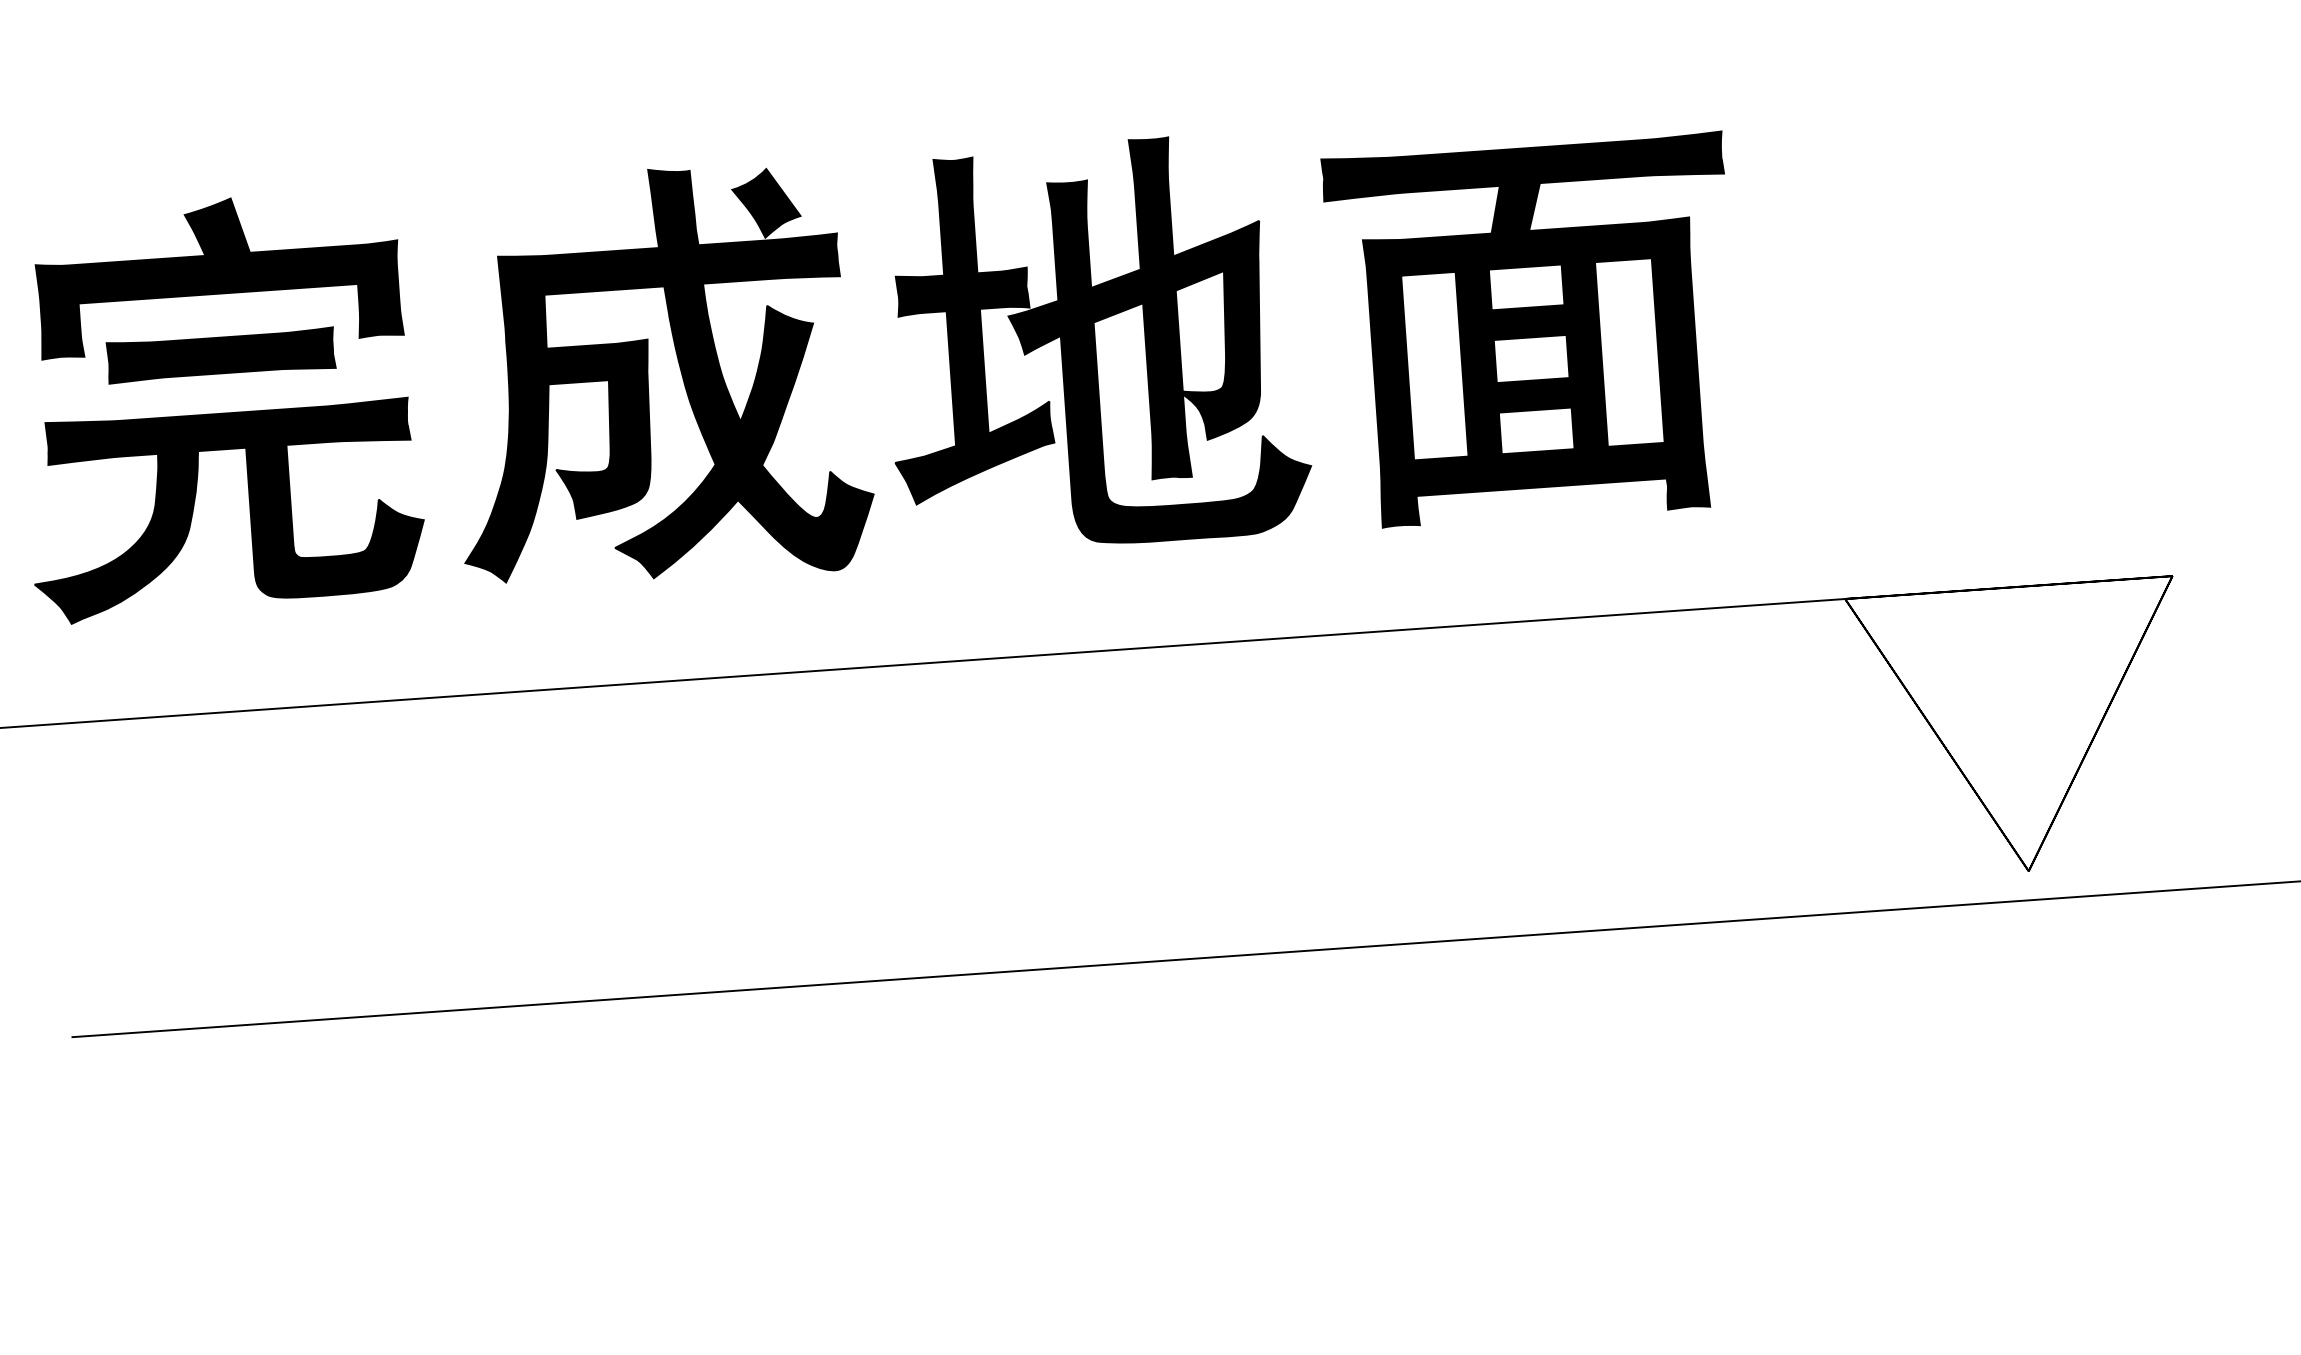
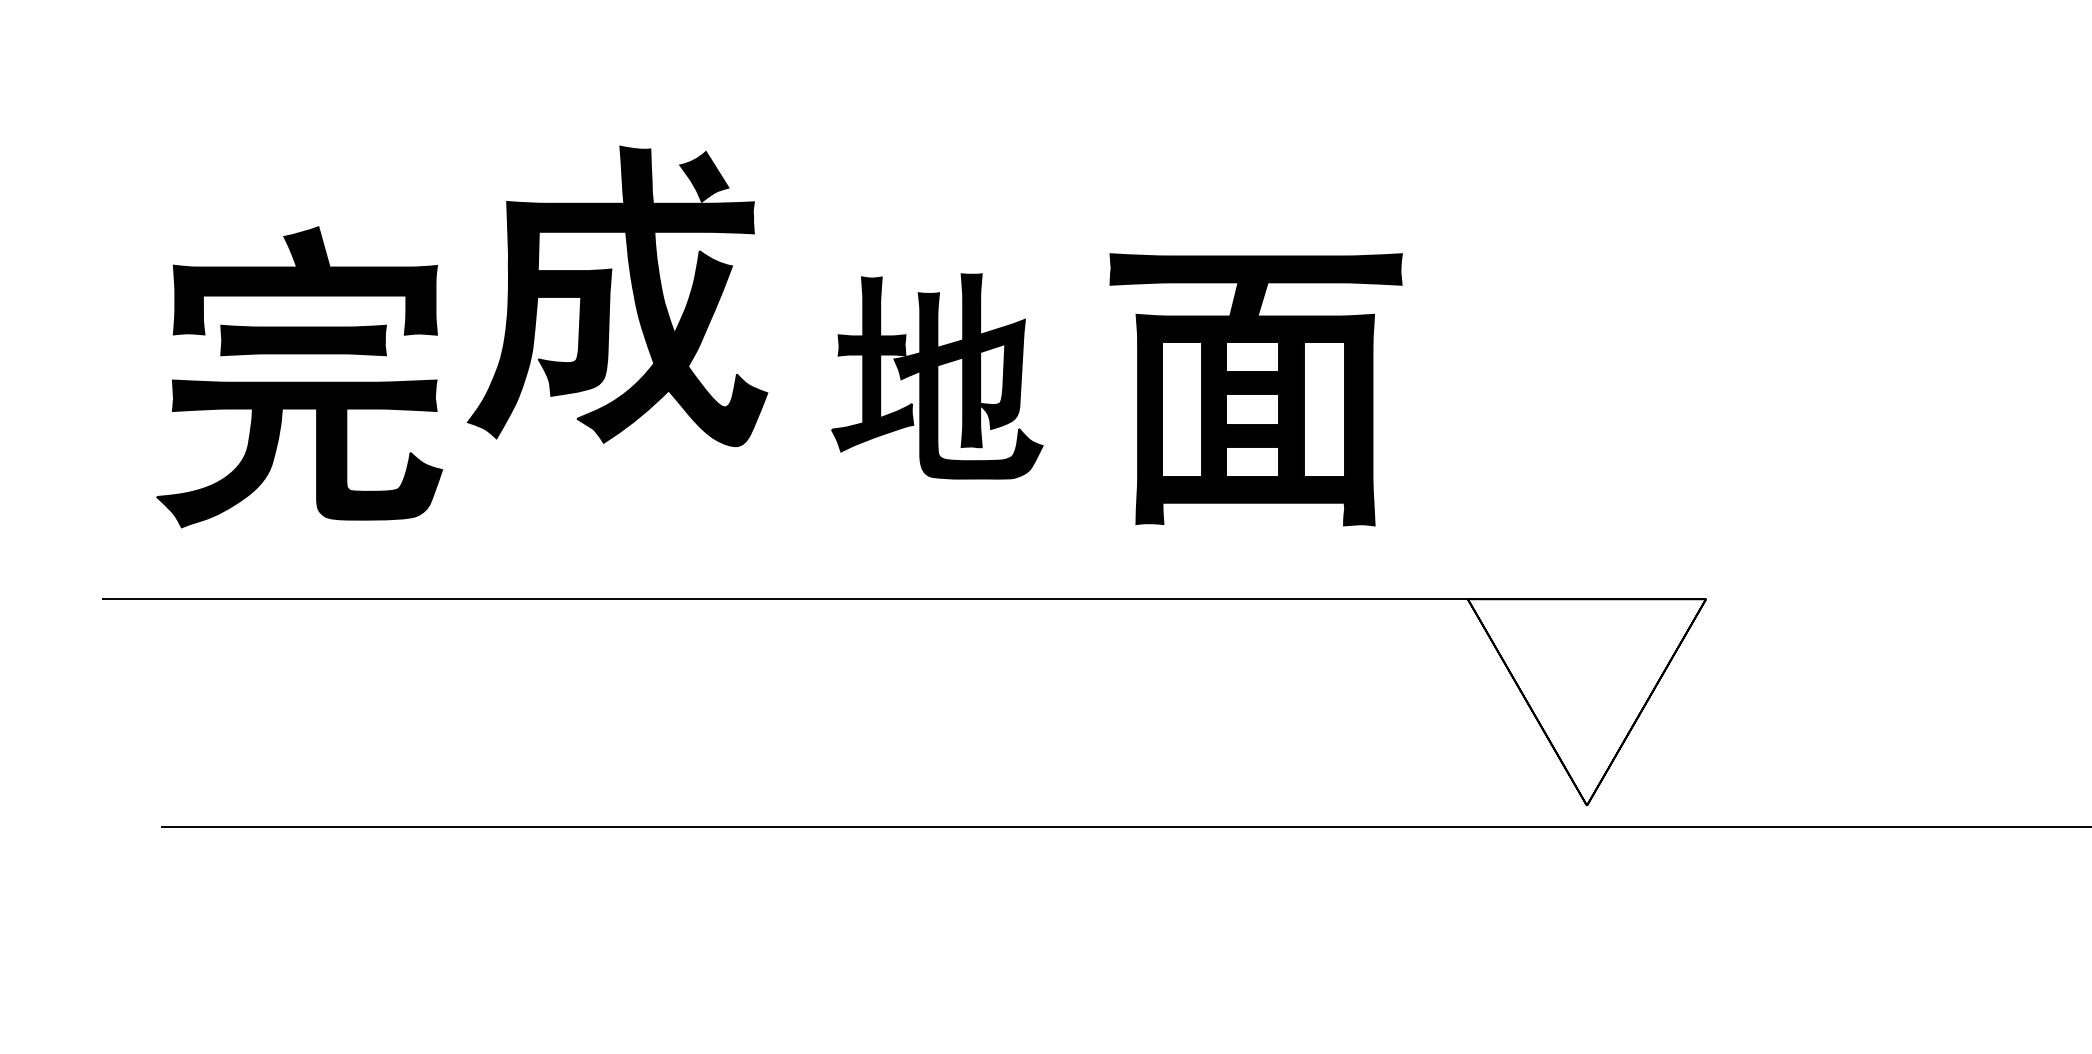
part: (1095, 344) -> (937, 376), size x0.7
part: (649, 376) -> (610, 296), moved

